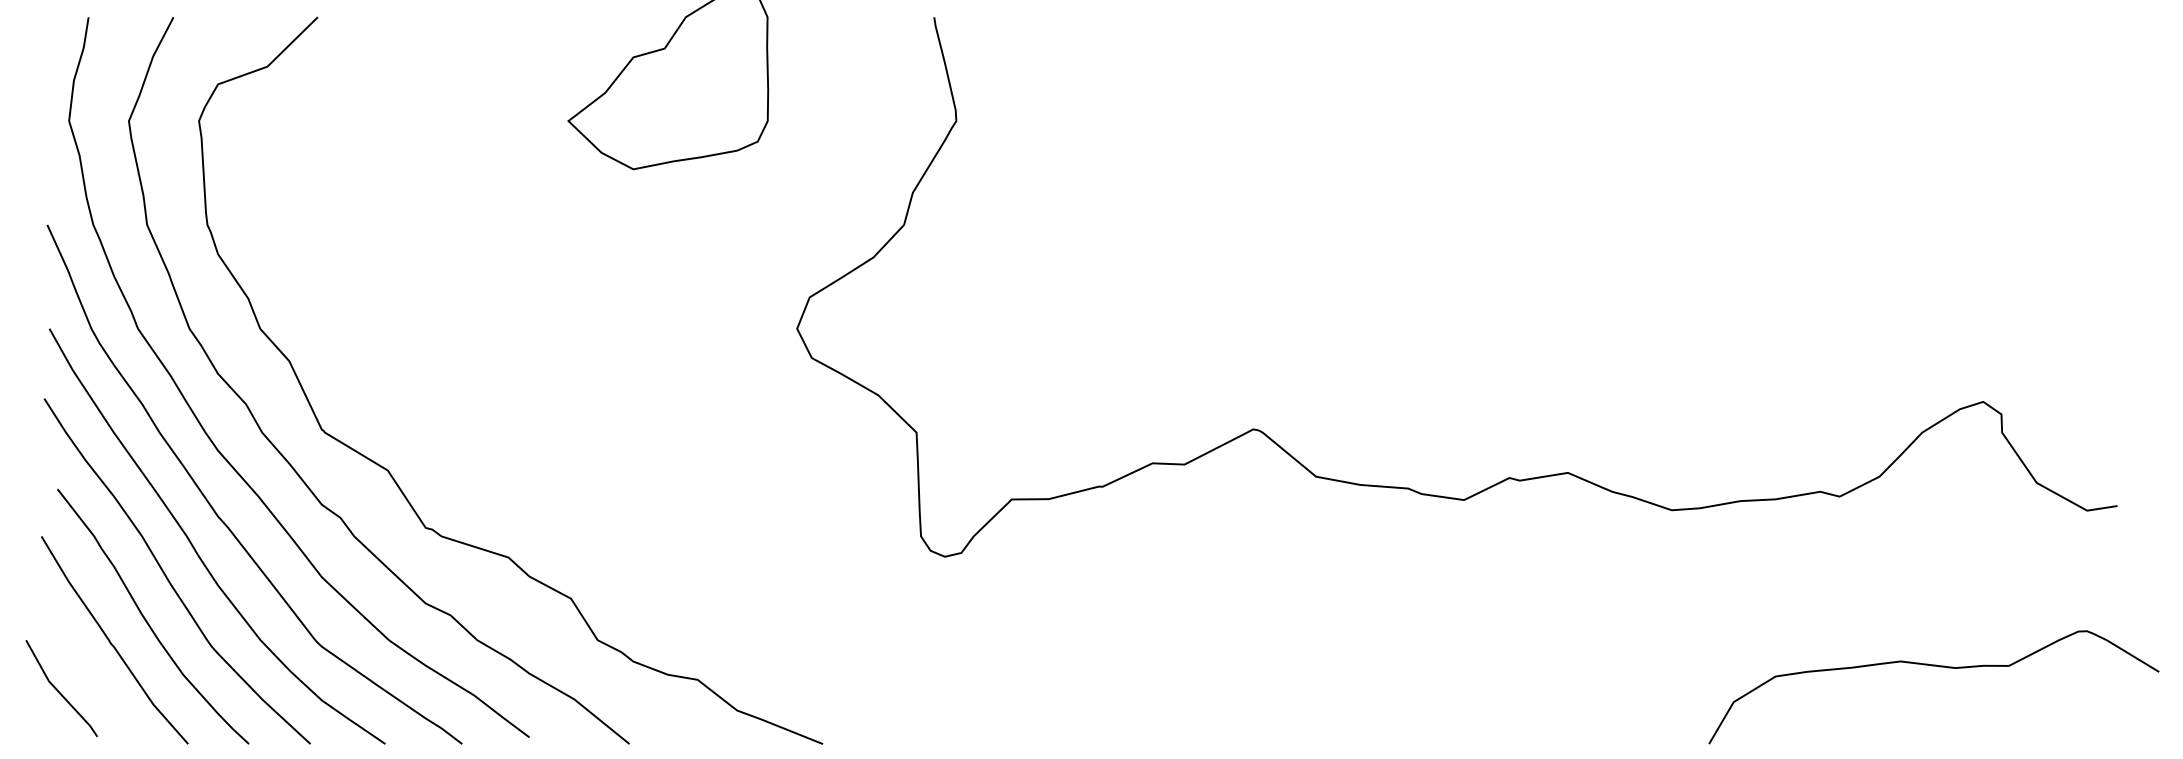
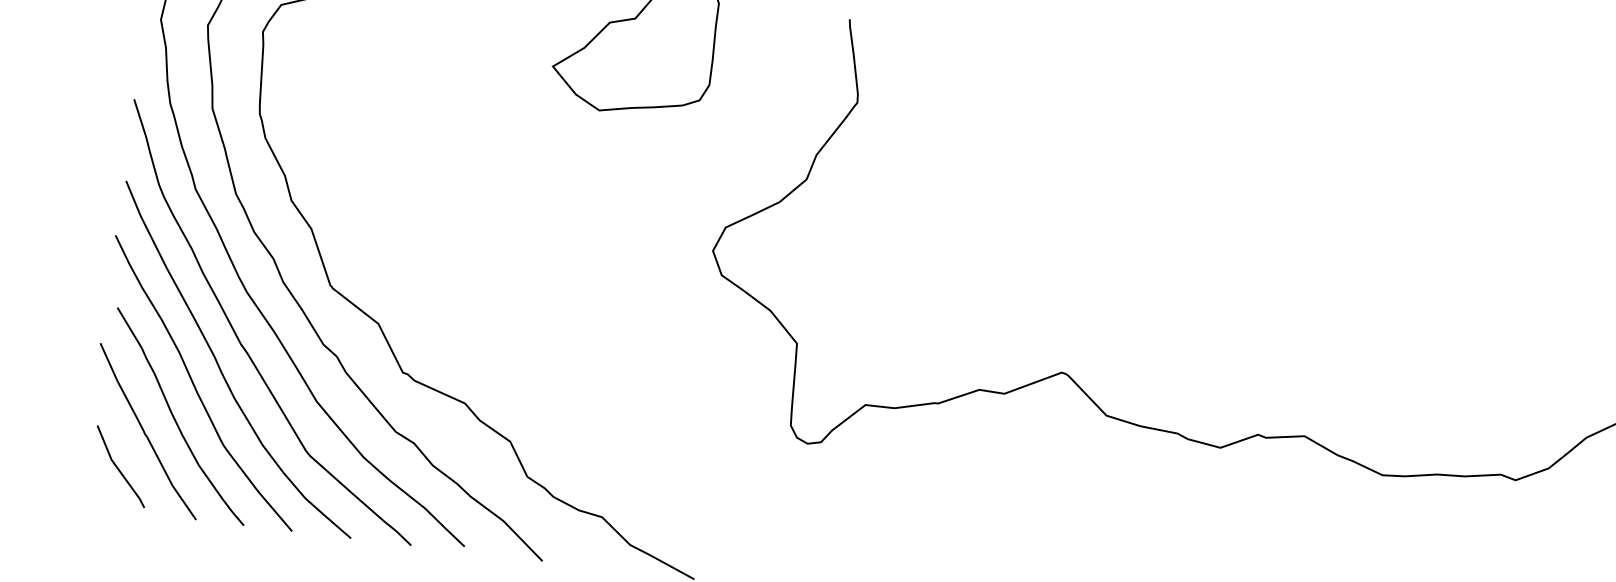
line: (58, 690) -> (118, 467), moved

